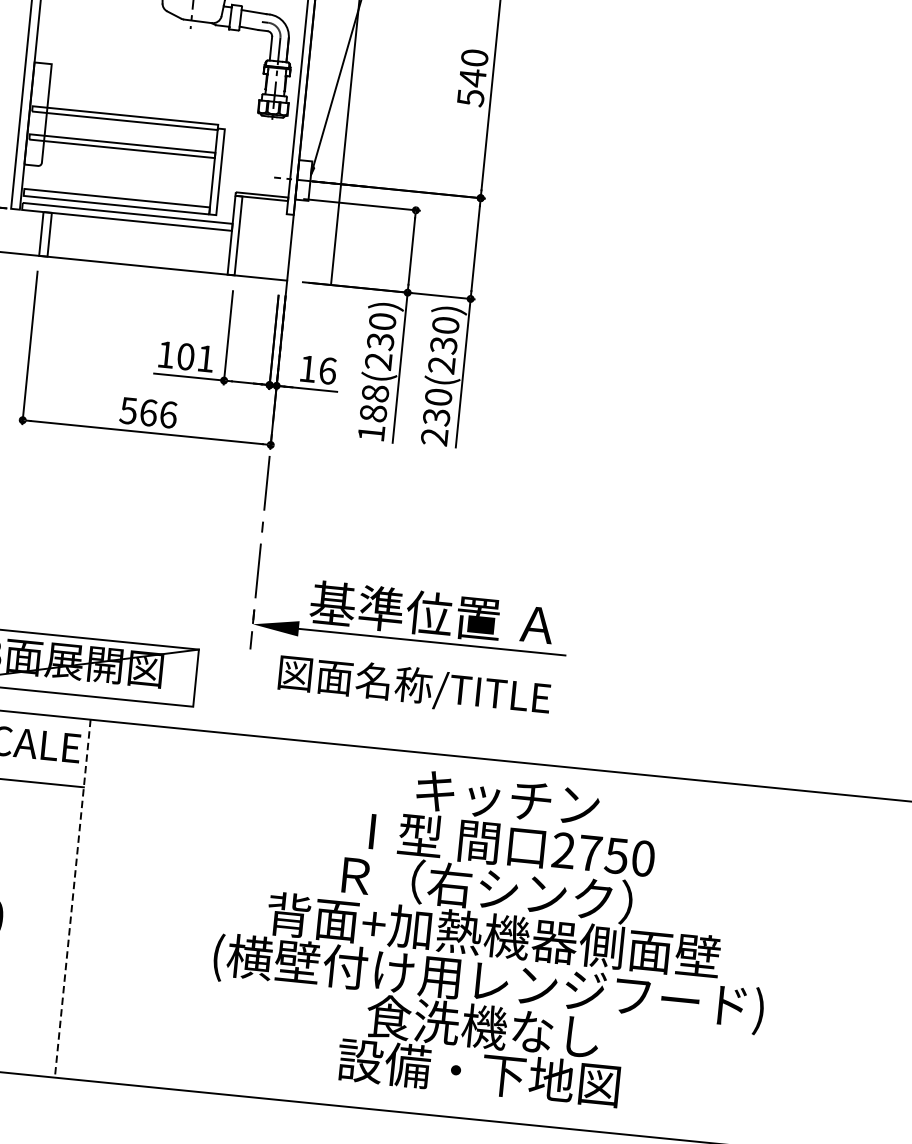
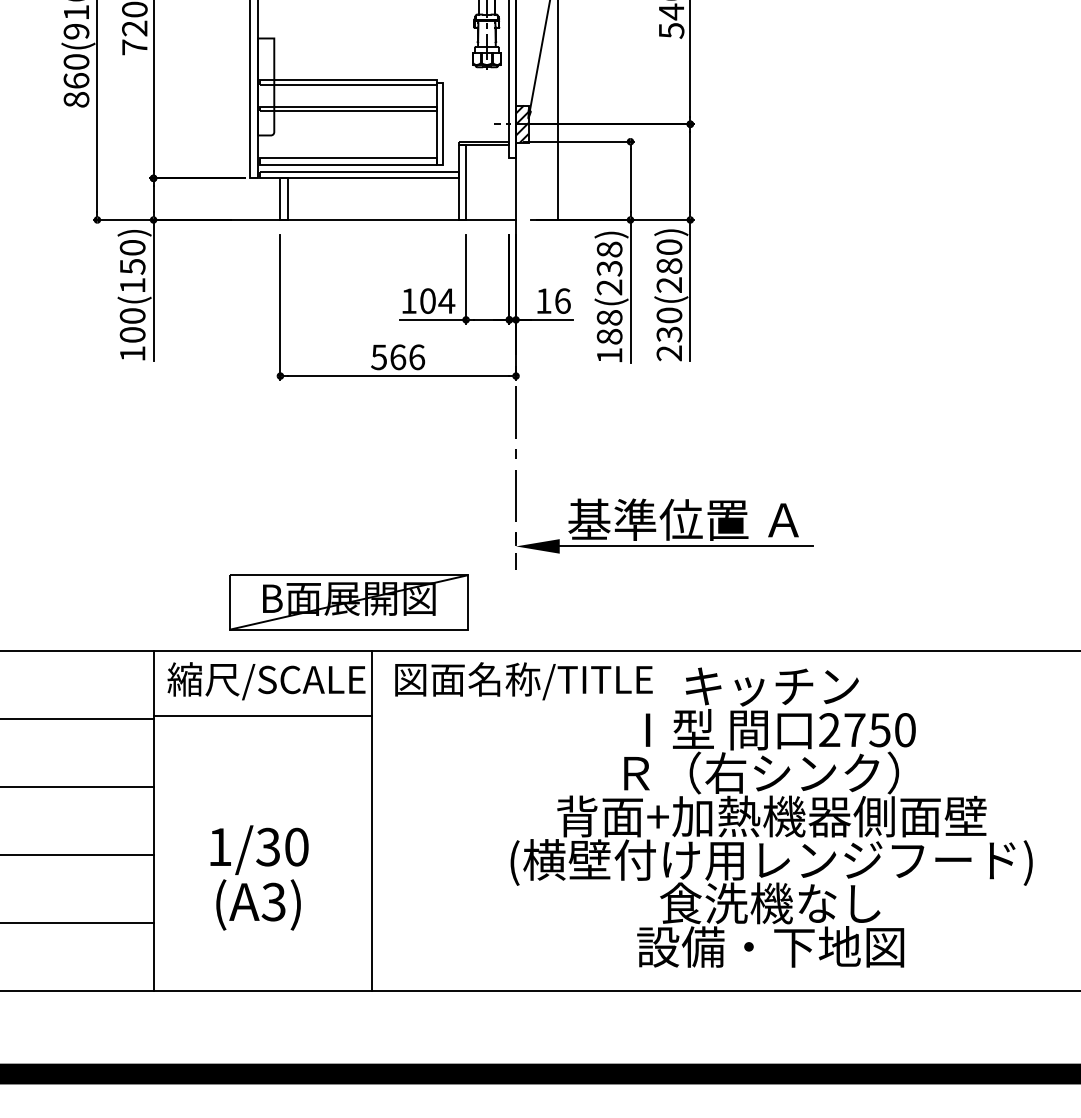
hatch: (304, 179) -> (522, 123), added
text: (382, 321) -> (609, 249), 188(230) -> 188(238)
text: (443, 345) -> (669, 266), 230(230) -> 230(280)
text: (205, 358) -> (446, 300), 101 -> 104
text: (414, 687) -> (523, 681), moved
line: (72, 898) -> (372, 821), dashed -> solid

